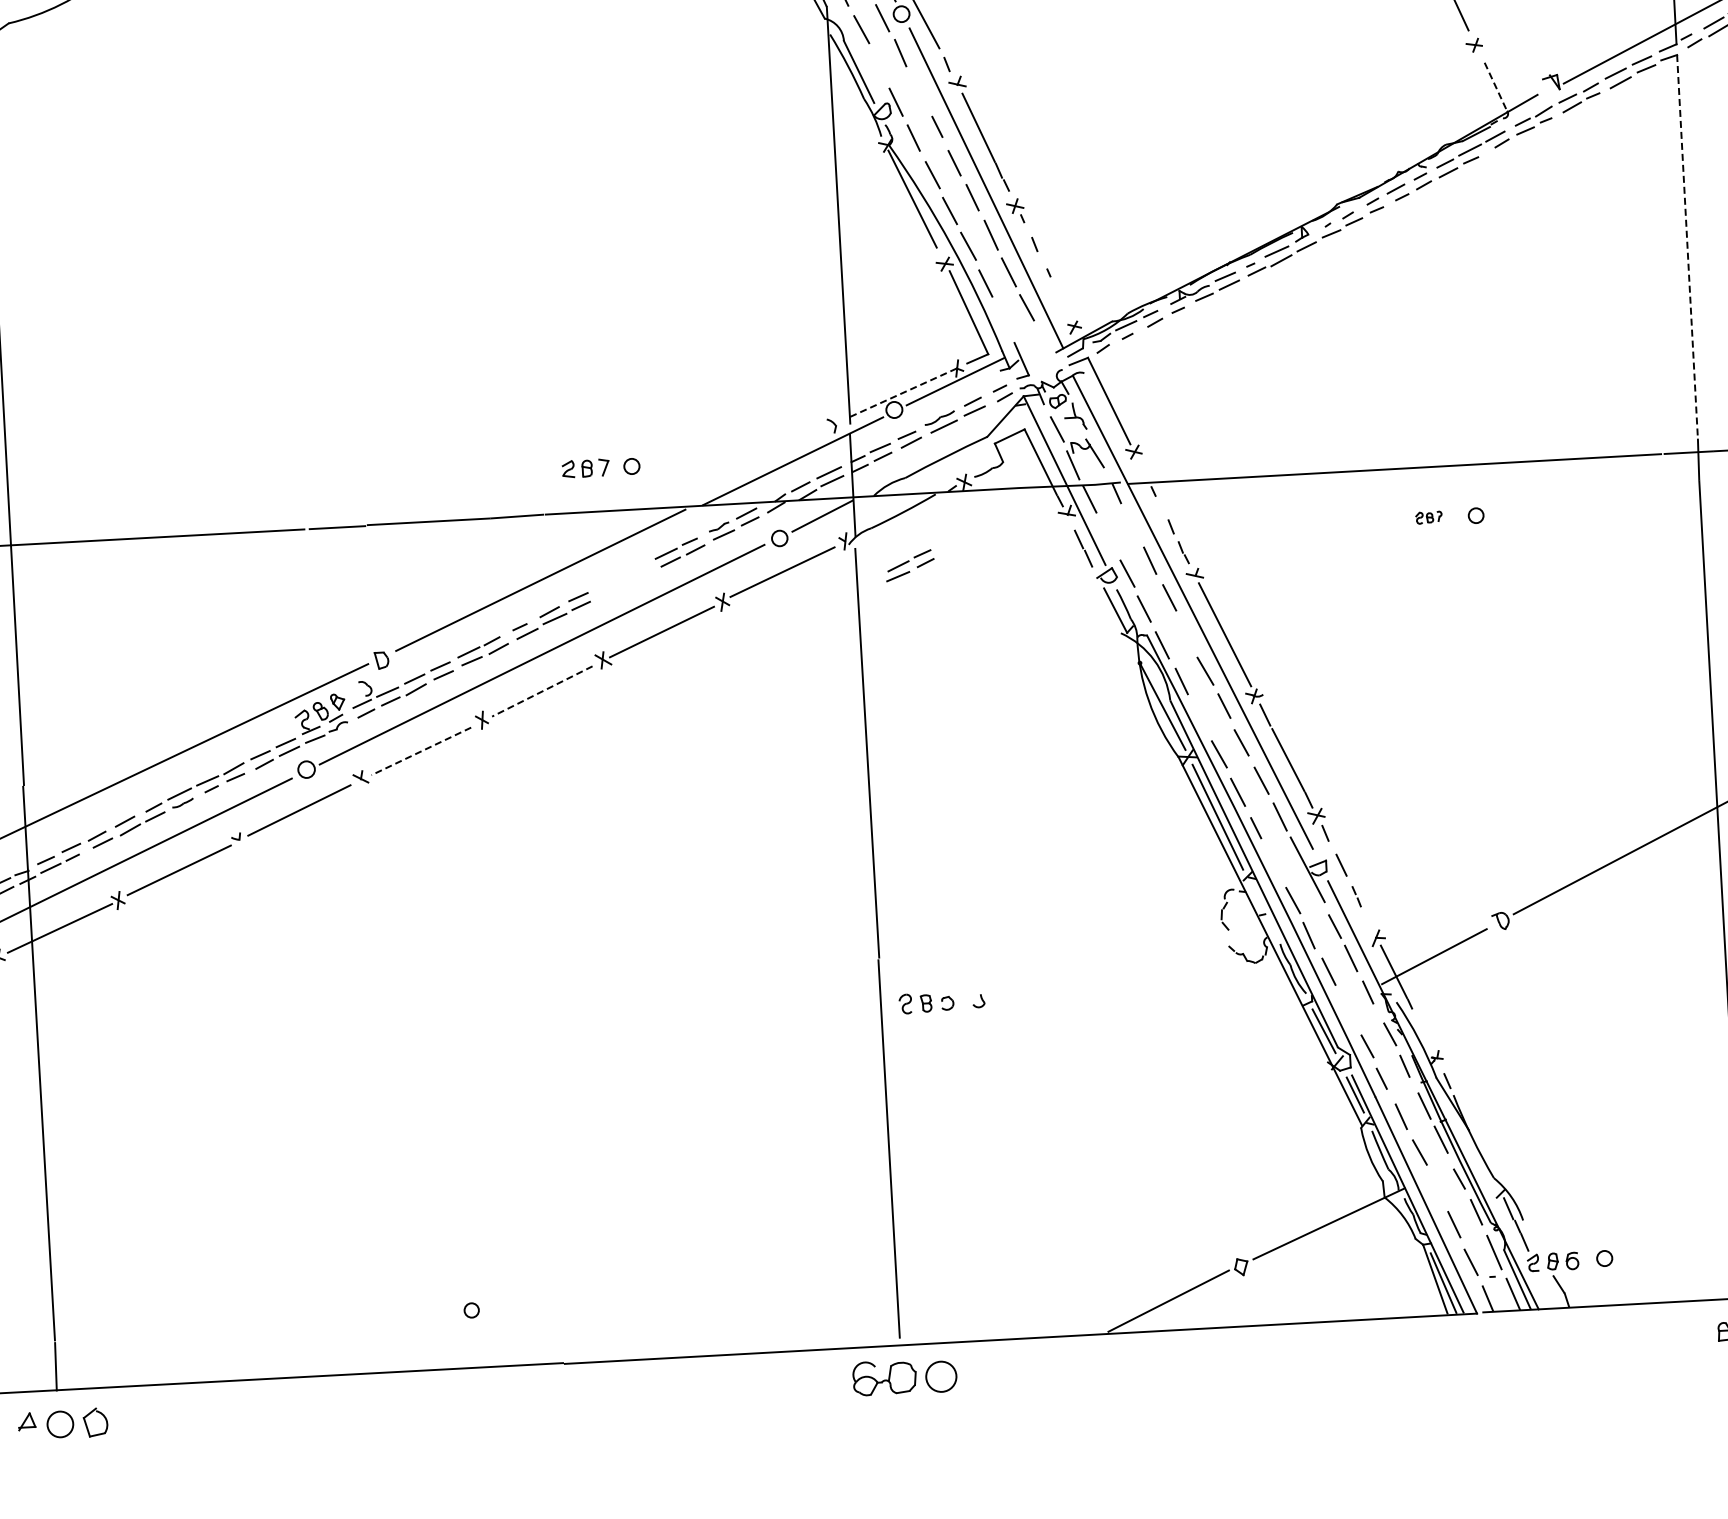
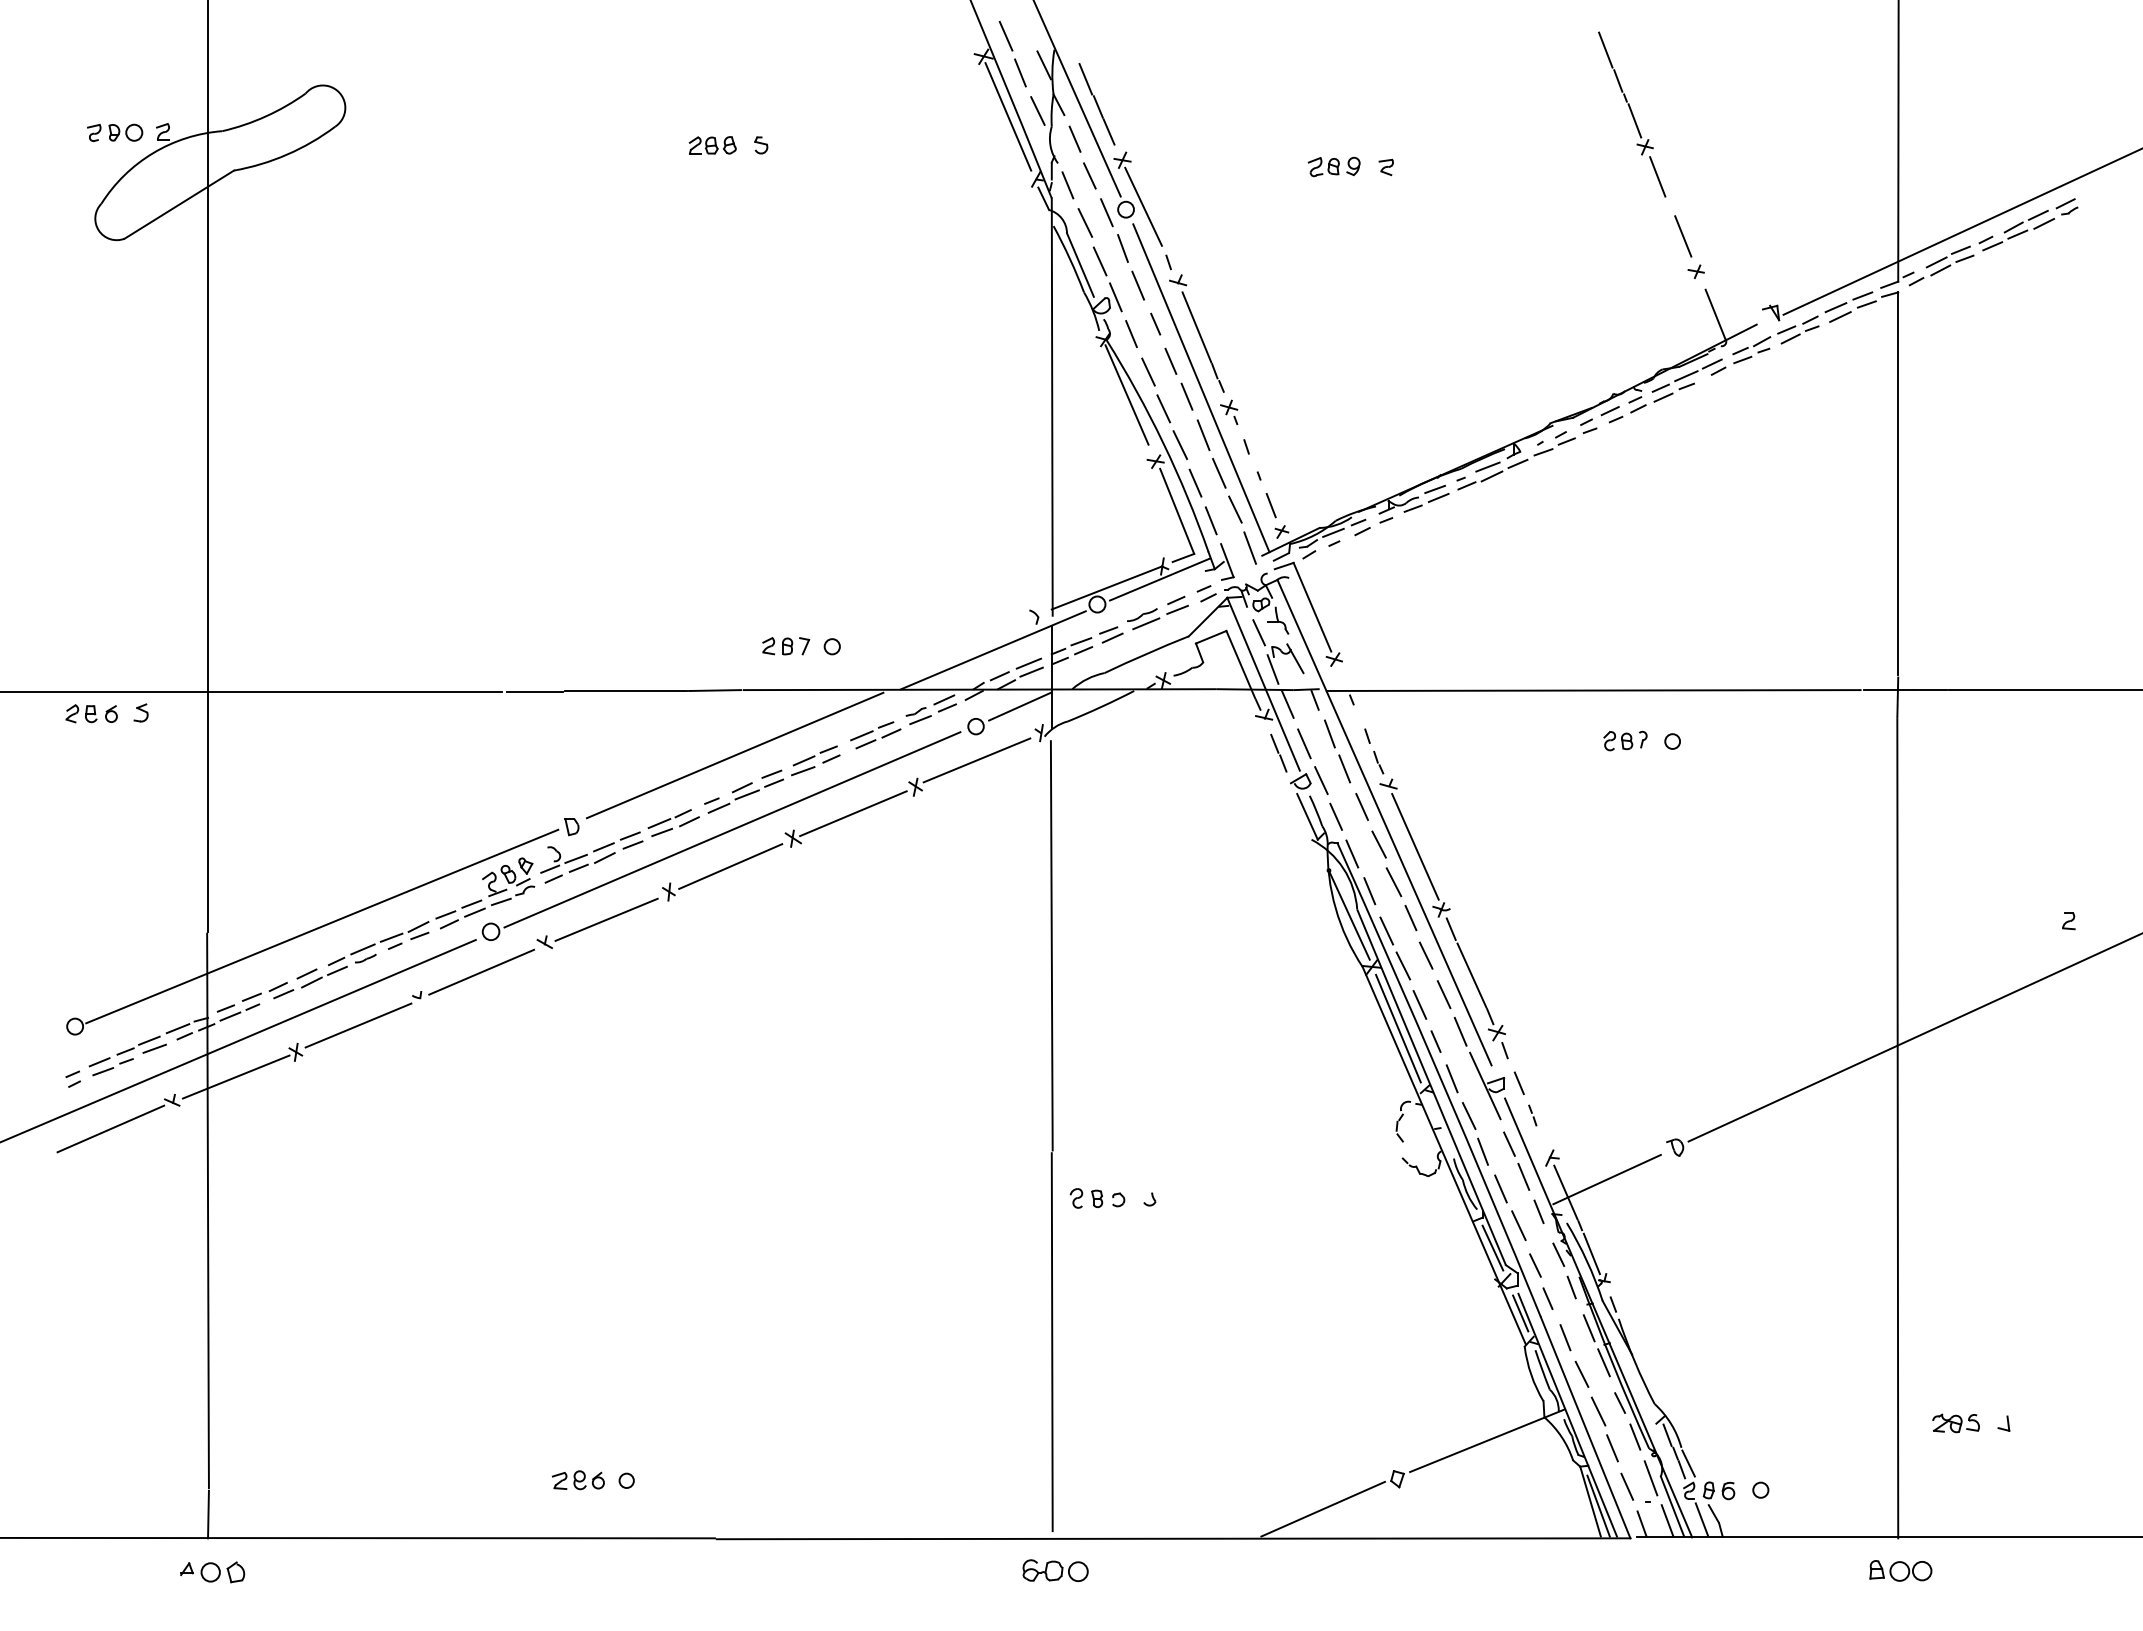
line: (877, 67) -> (1099, 261), added
line: (1495, 86) -> (1715, 314), dashed -> solid
line: (917, 89) -> (1137, 285), added
line: (1687, 246) -> (1898, 484), dashed -> solid
line: (1061, 301) -> (1270, 505), added
line: (1002, 319) -> (1210, 520), added
line: (1044, 344) -> (1250, 547), added
line: (902, 393) -> (1106, 588), dashed -> solid
part: (1429, 517) -> (1625, 740), size x1.67
line: (1133, 526) -> (1329, 733), added
line: (1108, 537) -> (1304, 743), added
part: (909, 565) -> (815, 760), moved
line: (1188, 634) -> (1378, 844), added
line: (542, 691) -> (730, 866), dashed -> solid
line: (1200, 719) -> (1386, 930), added
line: (421, 752) -> (606, 920), dashed -> solid
line: (1273, 864) -> (1451, 1078), added
line: (1348, 1007) -> (1518, 1225), added
line: (1422, 1031) -> (1591, 1253), added
line: (1438, 1188) -> (1598, 1411), added
line: (1531, 1235) -> (1688, 1463), added
line: (1547, 1290) -> (1701, 1519), added
part: (422, 1312) -> (577, 1480), added
part: (904, 1376) -> (1055, 1570), size x0.62
part: (63, 1424) -> (212, 1572), size x0.71

